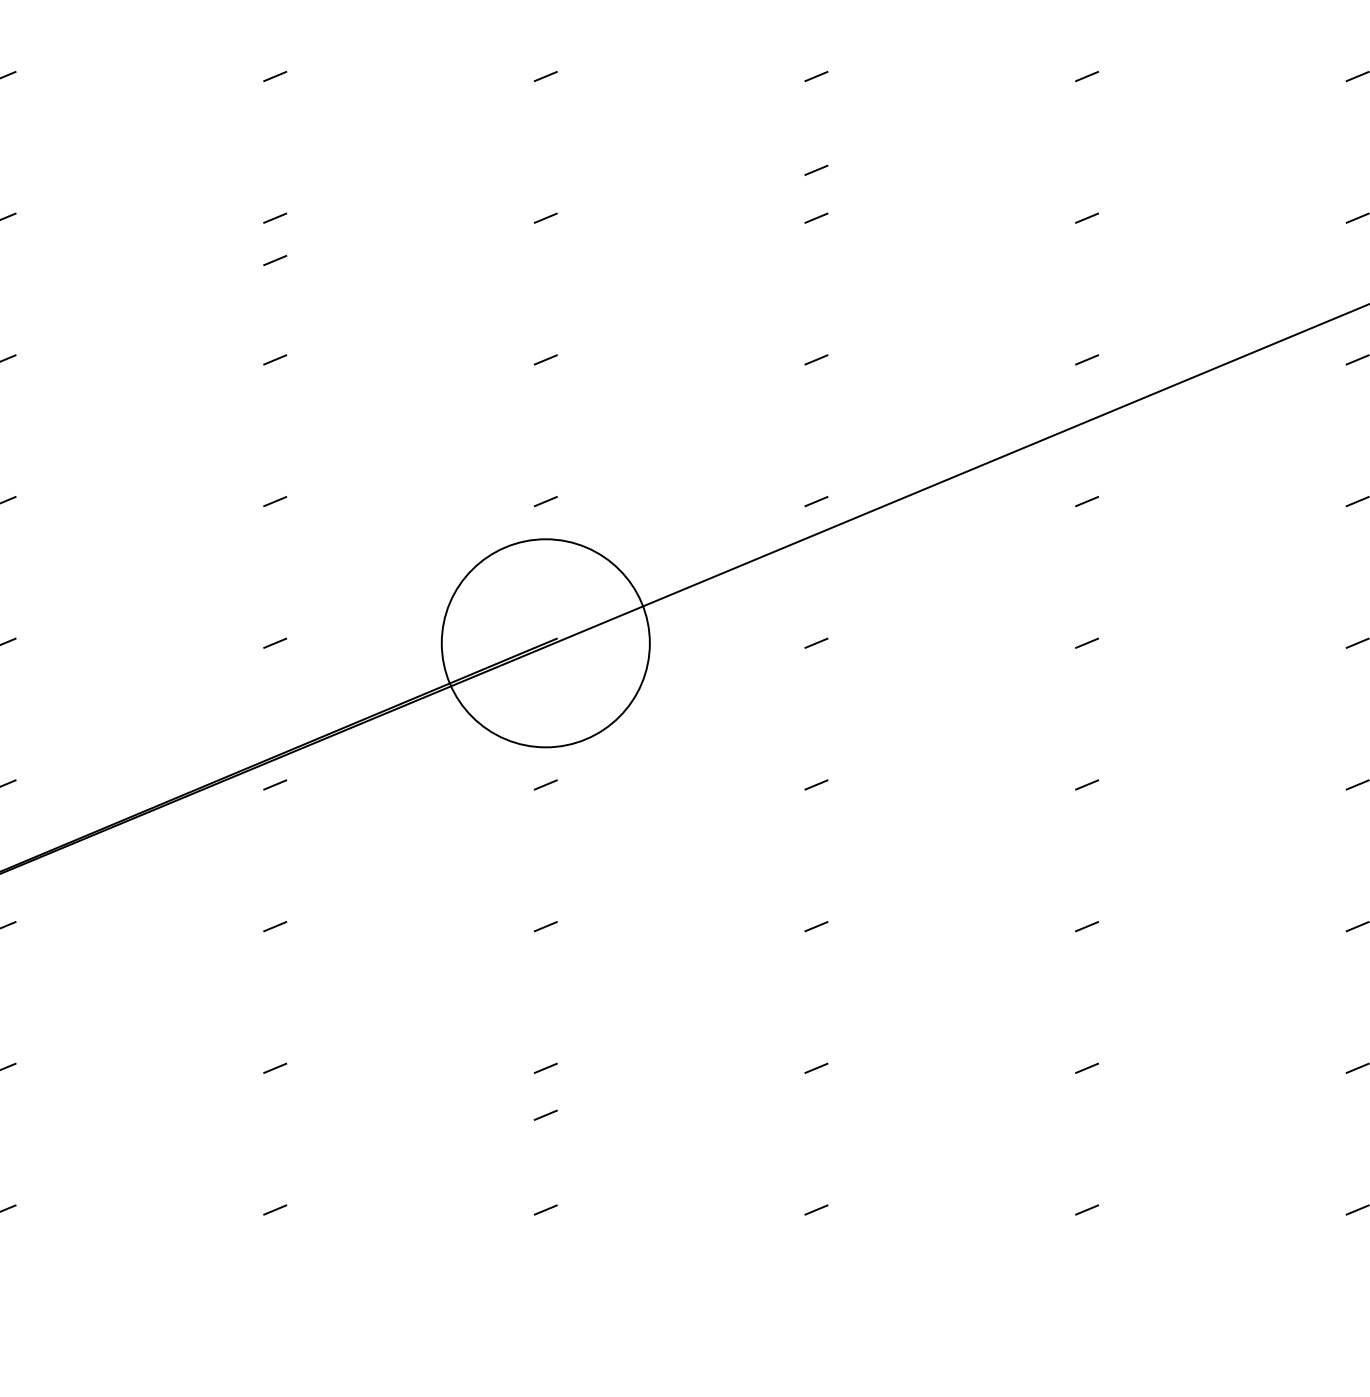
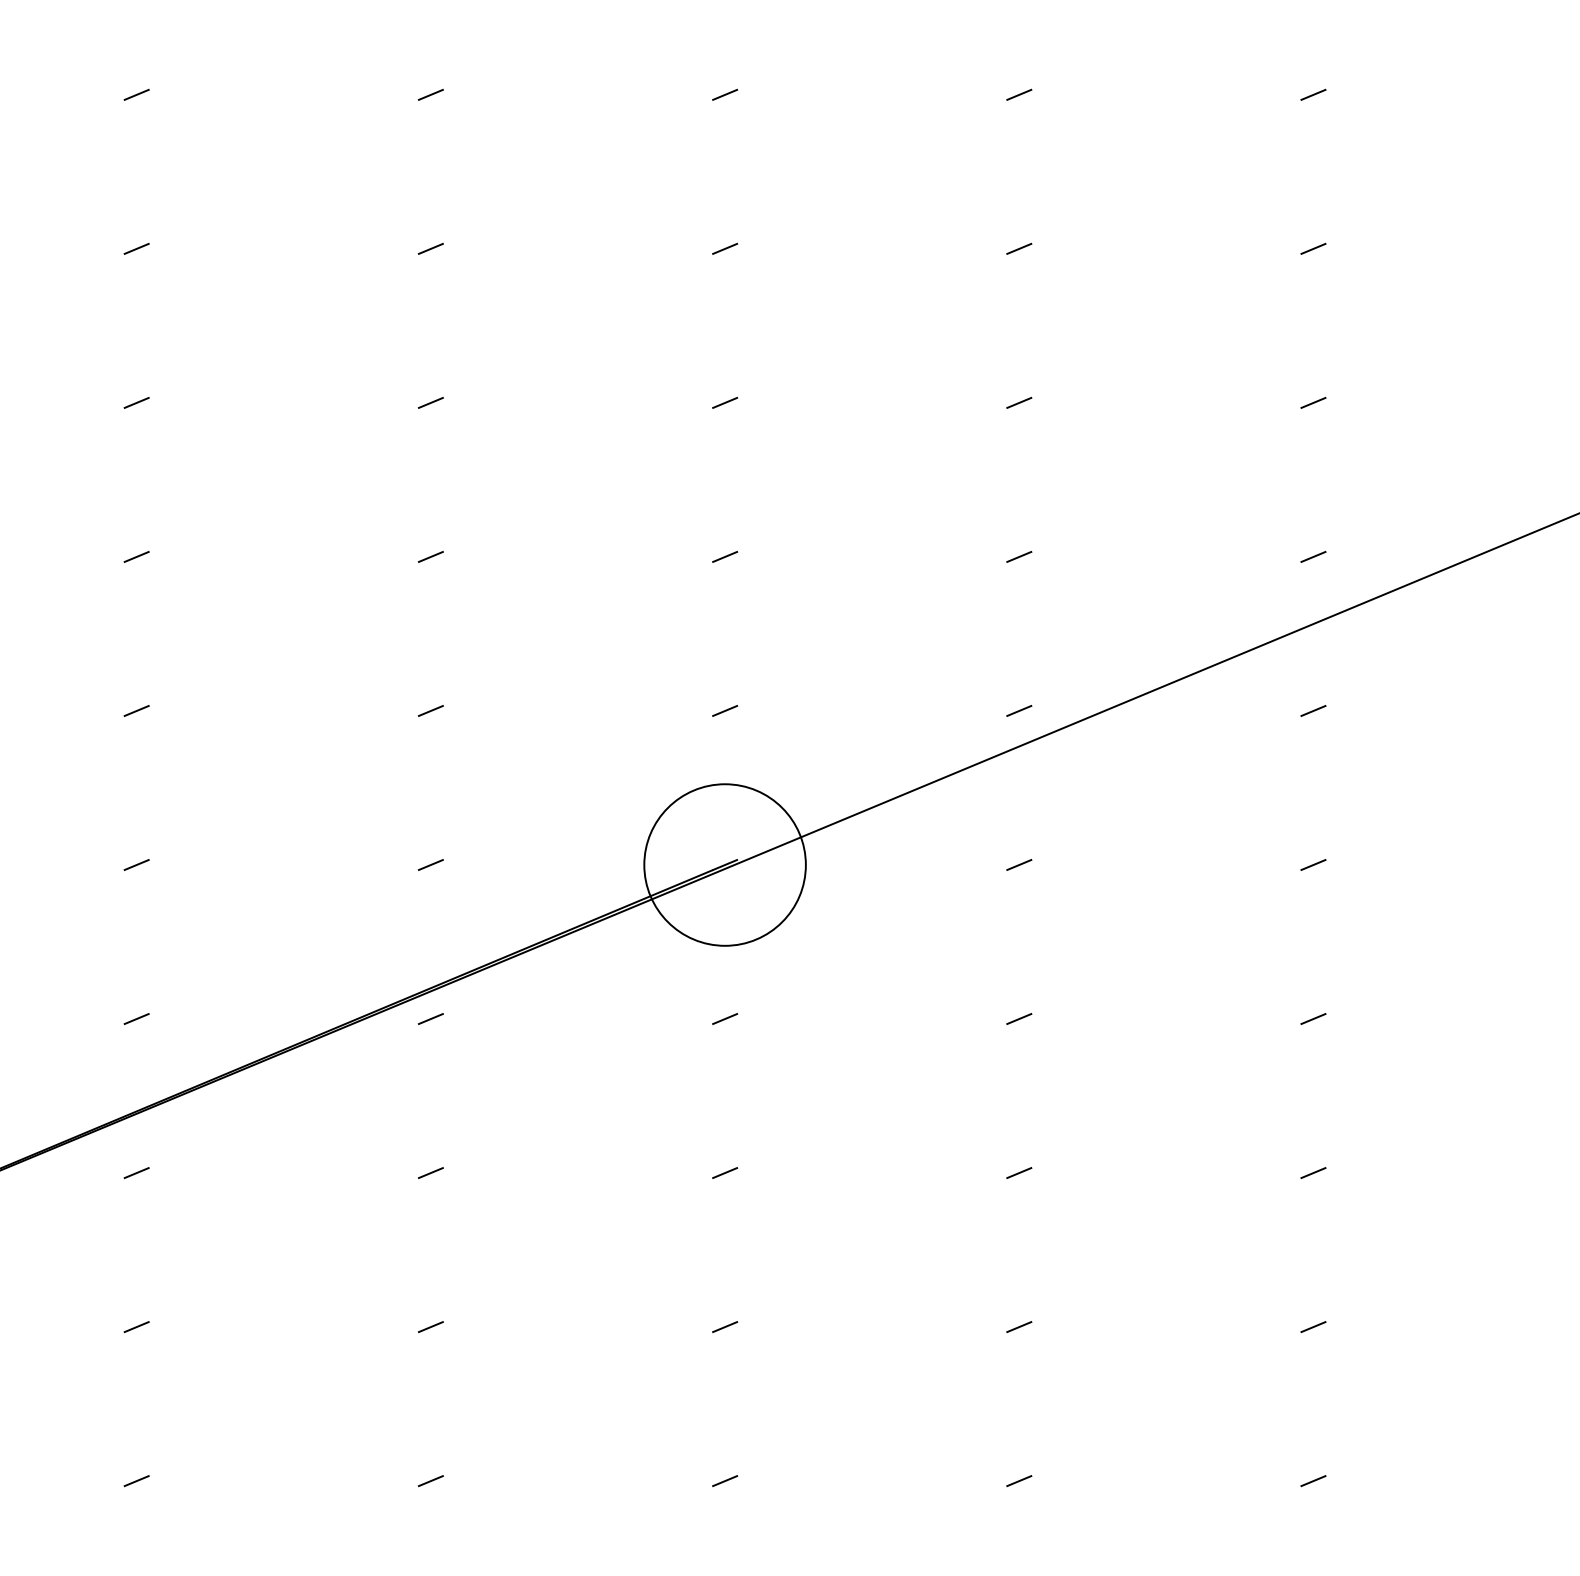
line: (816, 169) -> (1019, 350), removed
line: (274, 260) -> (430, 448), removed
circle: (545, 642) -> (724, 864), size x0.71
line: (546, 1115) -> (725, 1378), removed

